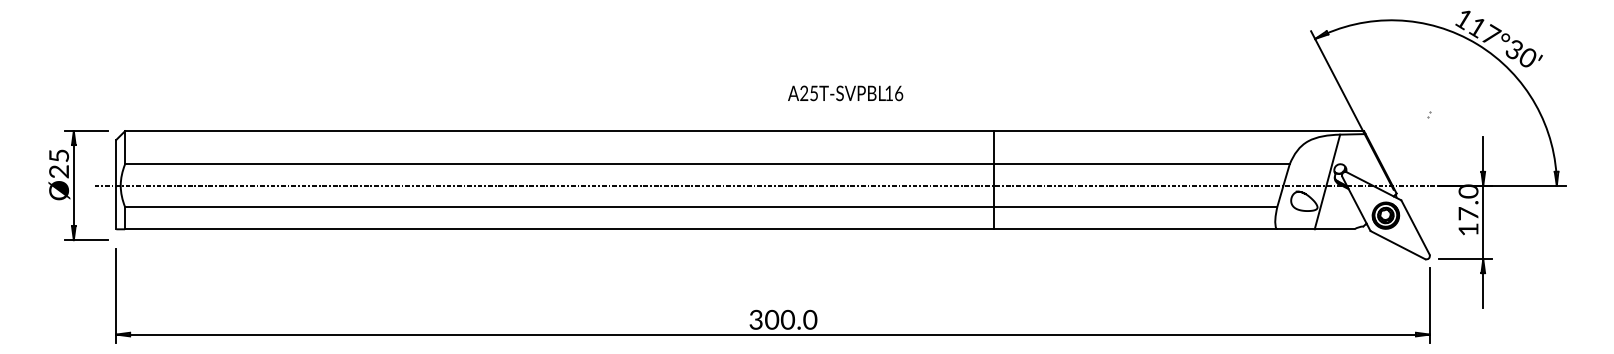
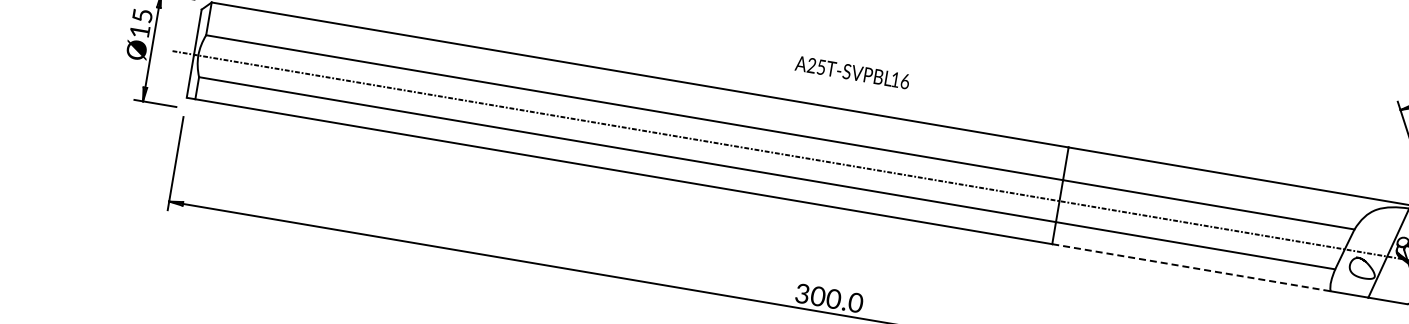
text: (845, 93) -> (852, 72), moved
text: (58, 171) -> (139, 31), Ø25 -> Ø15
line: (1135, 229) -> (1191, 267), solid -> dashed

